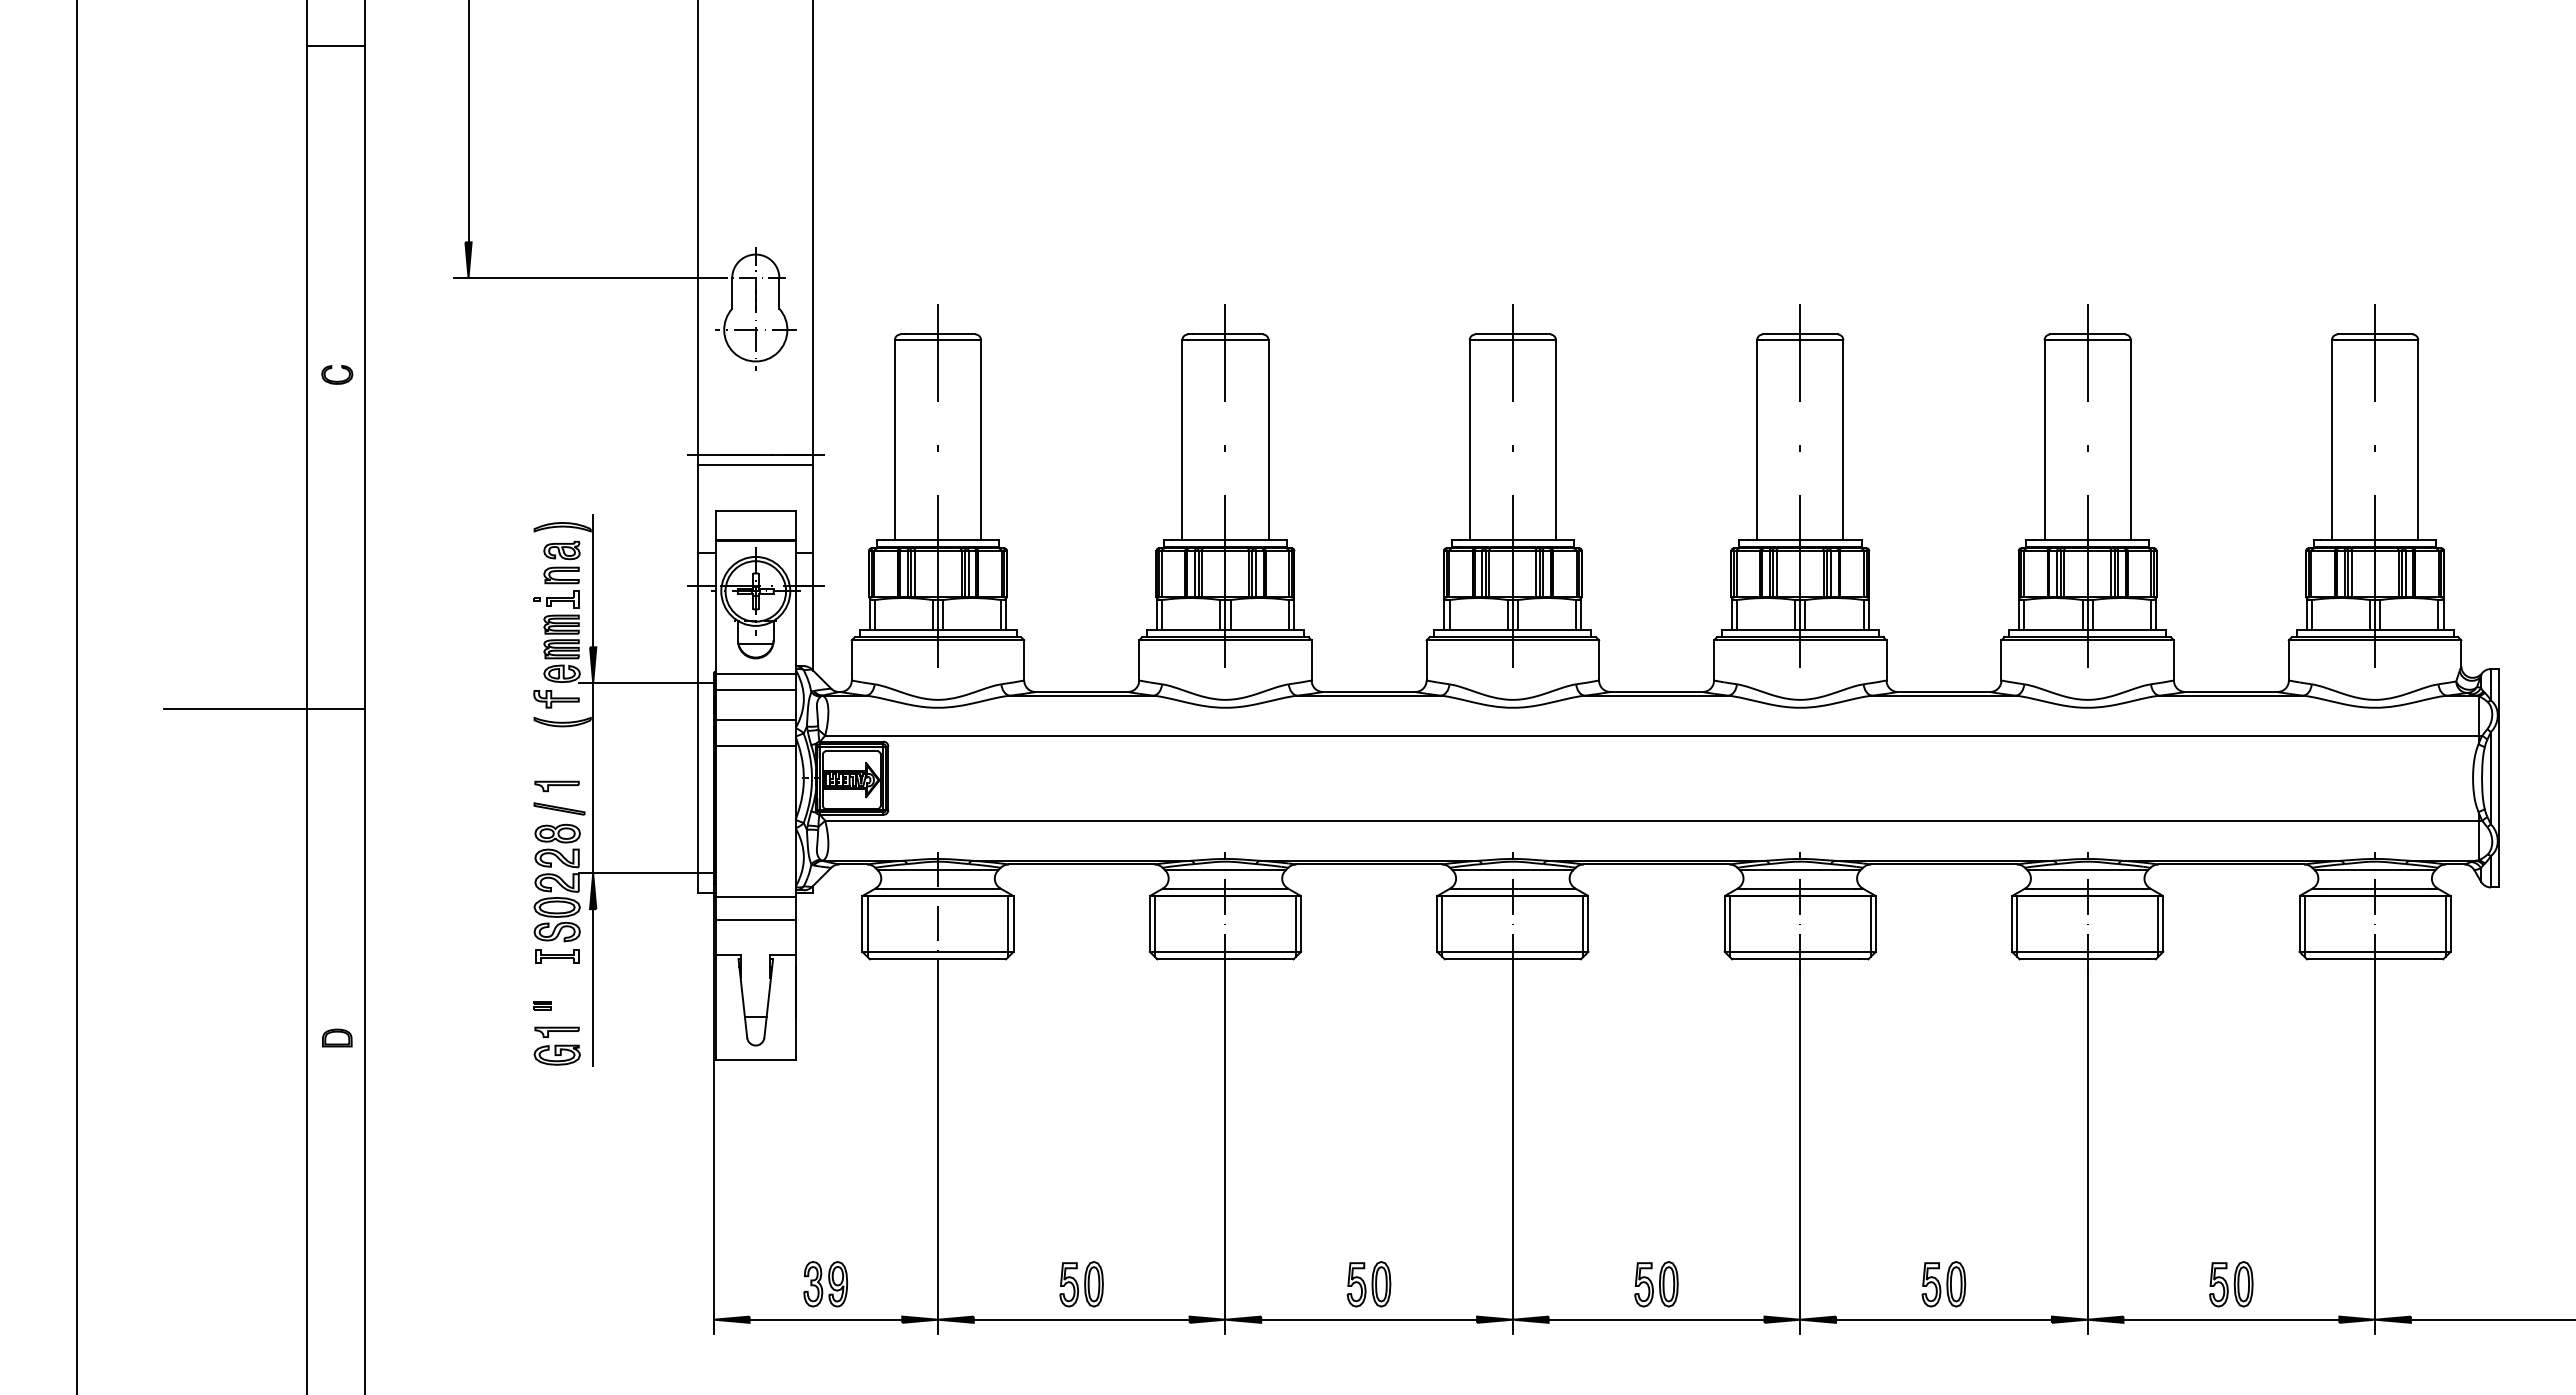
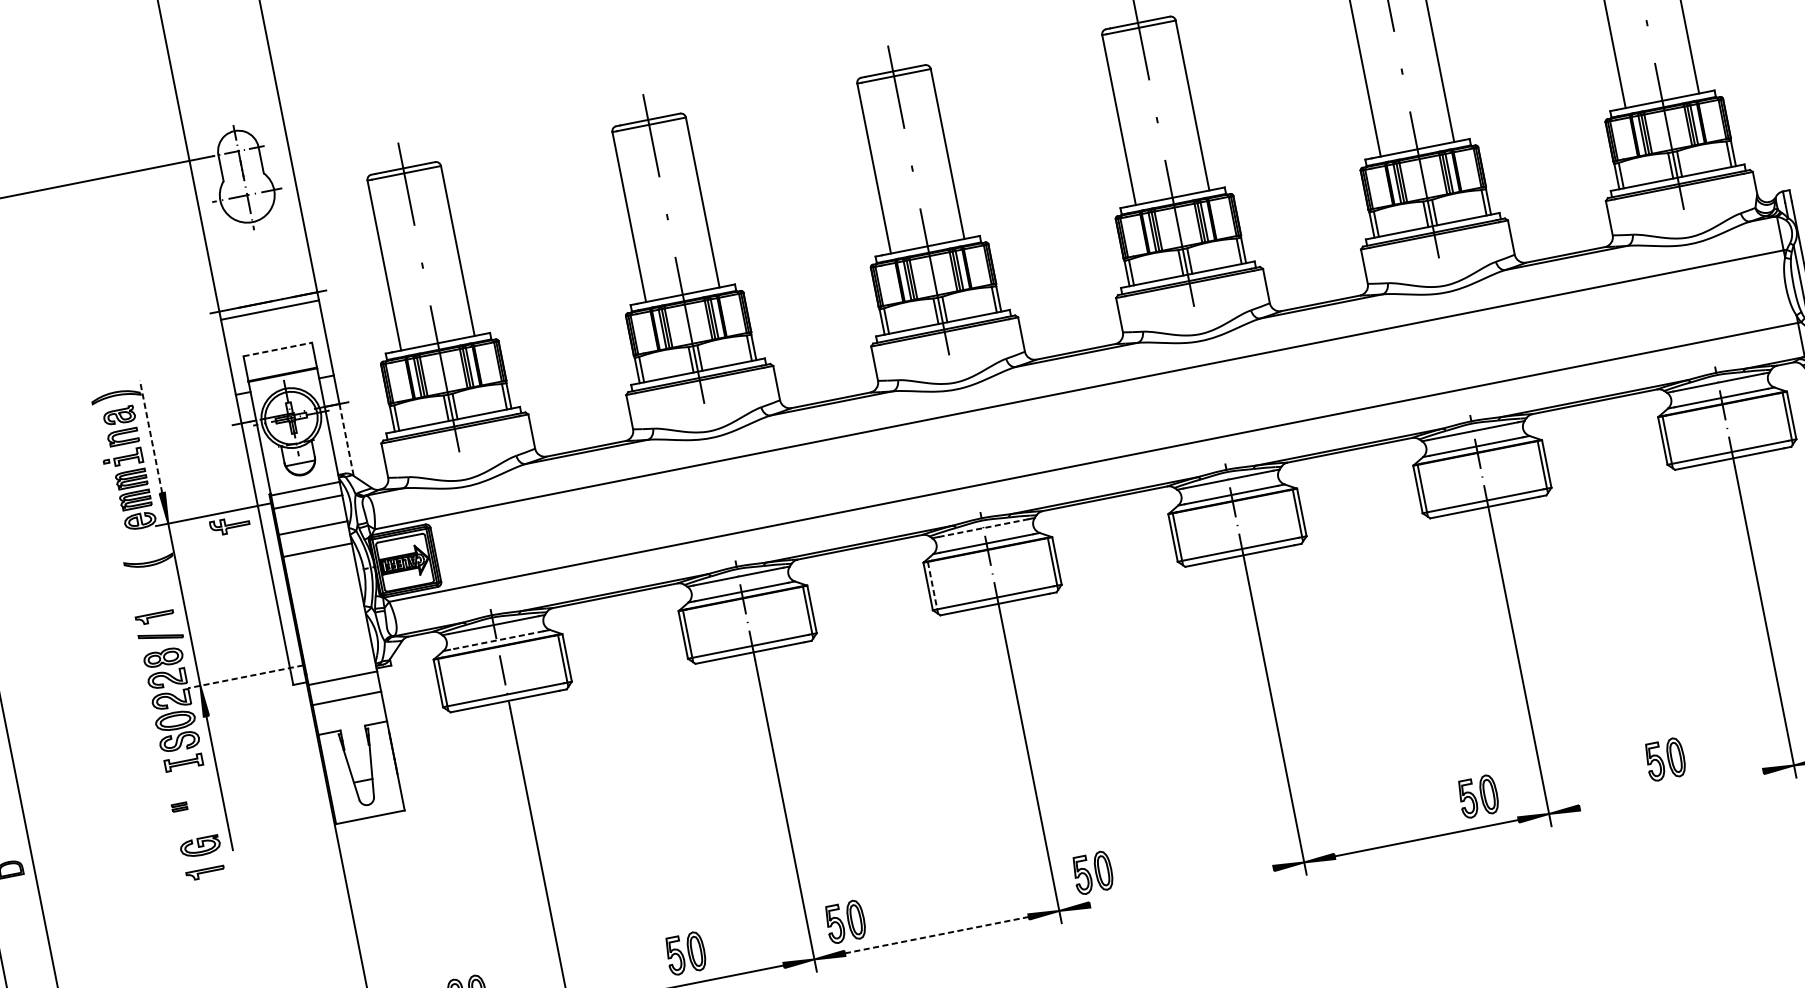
line: (756, 510) -> (278, 349), solid -> dashed
line: (593, 580) -> (151, 436), solid -> dashed
line: (813, 629) -> (346, 440), solid -> dashed
part: (556, 699) -> (230, 525), moved
line: (1512, 870) -> (983, 528), solid -> dashed
line: (646, 873) -> (245, 676), solid -> dashed
line: (938, 888) -> (497, 640), solid -> dashed
line: (1442, 923) -> (932, 585), solid -> dashed
part: (556, 1031) -> (204, 872), moved
part: (1368, 1284) -> (845, 922), moved
part: (1656, 1284) -> (1093, 873), moved
part: (1943, 1284) -> (1478, 796), moved
line: (1369, 1319) -> (937, 934), solid -> dashed
line: (1656, 1319) -> (1181, 886), removed
line: (2231, 1319) -> (1671, 789), removed

